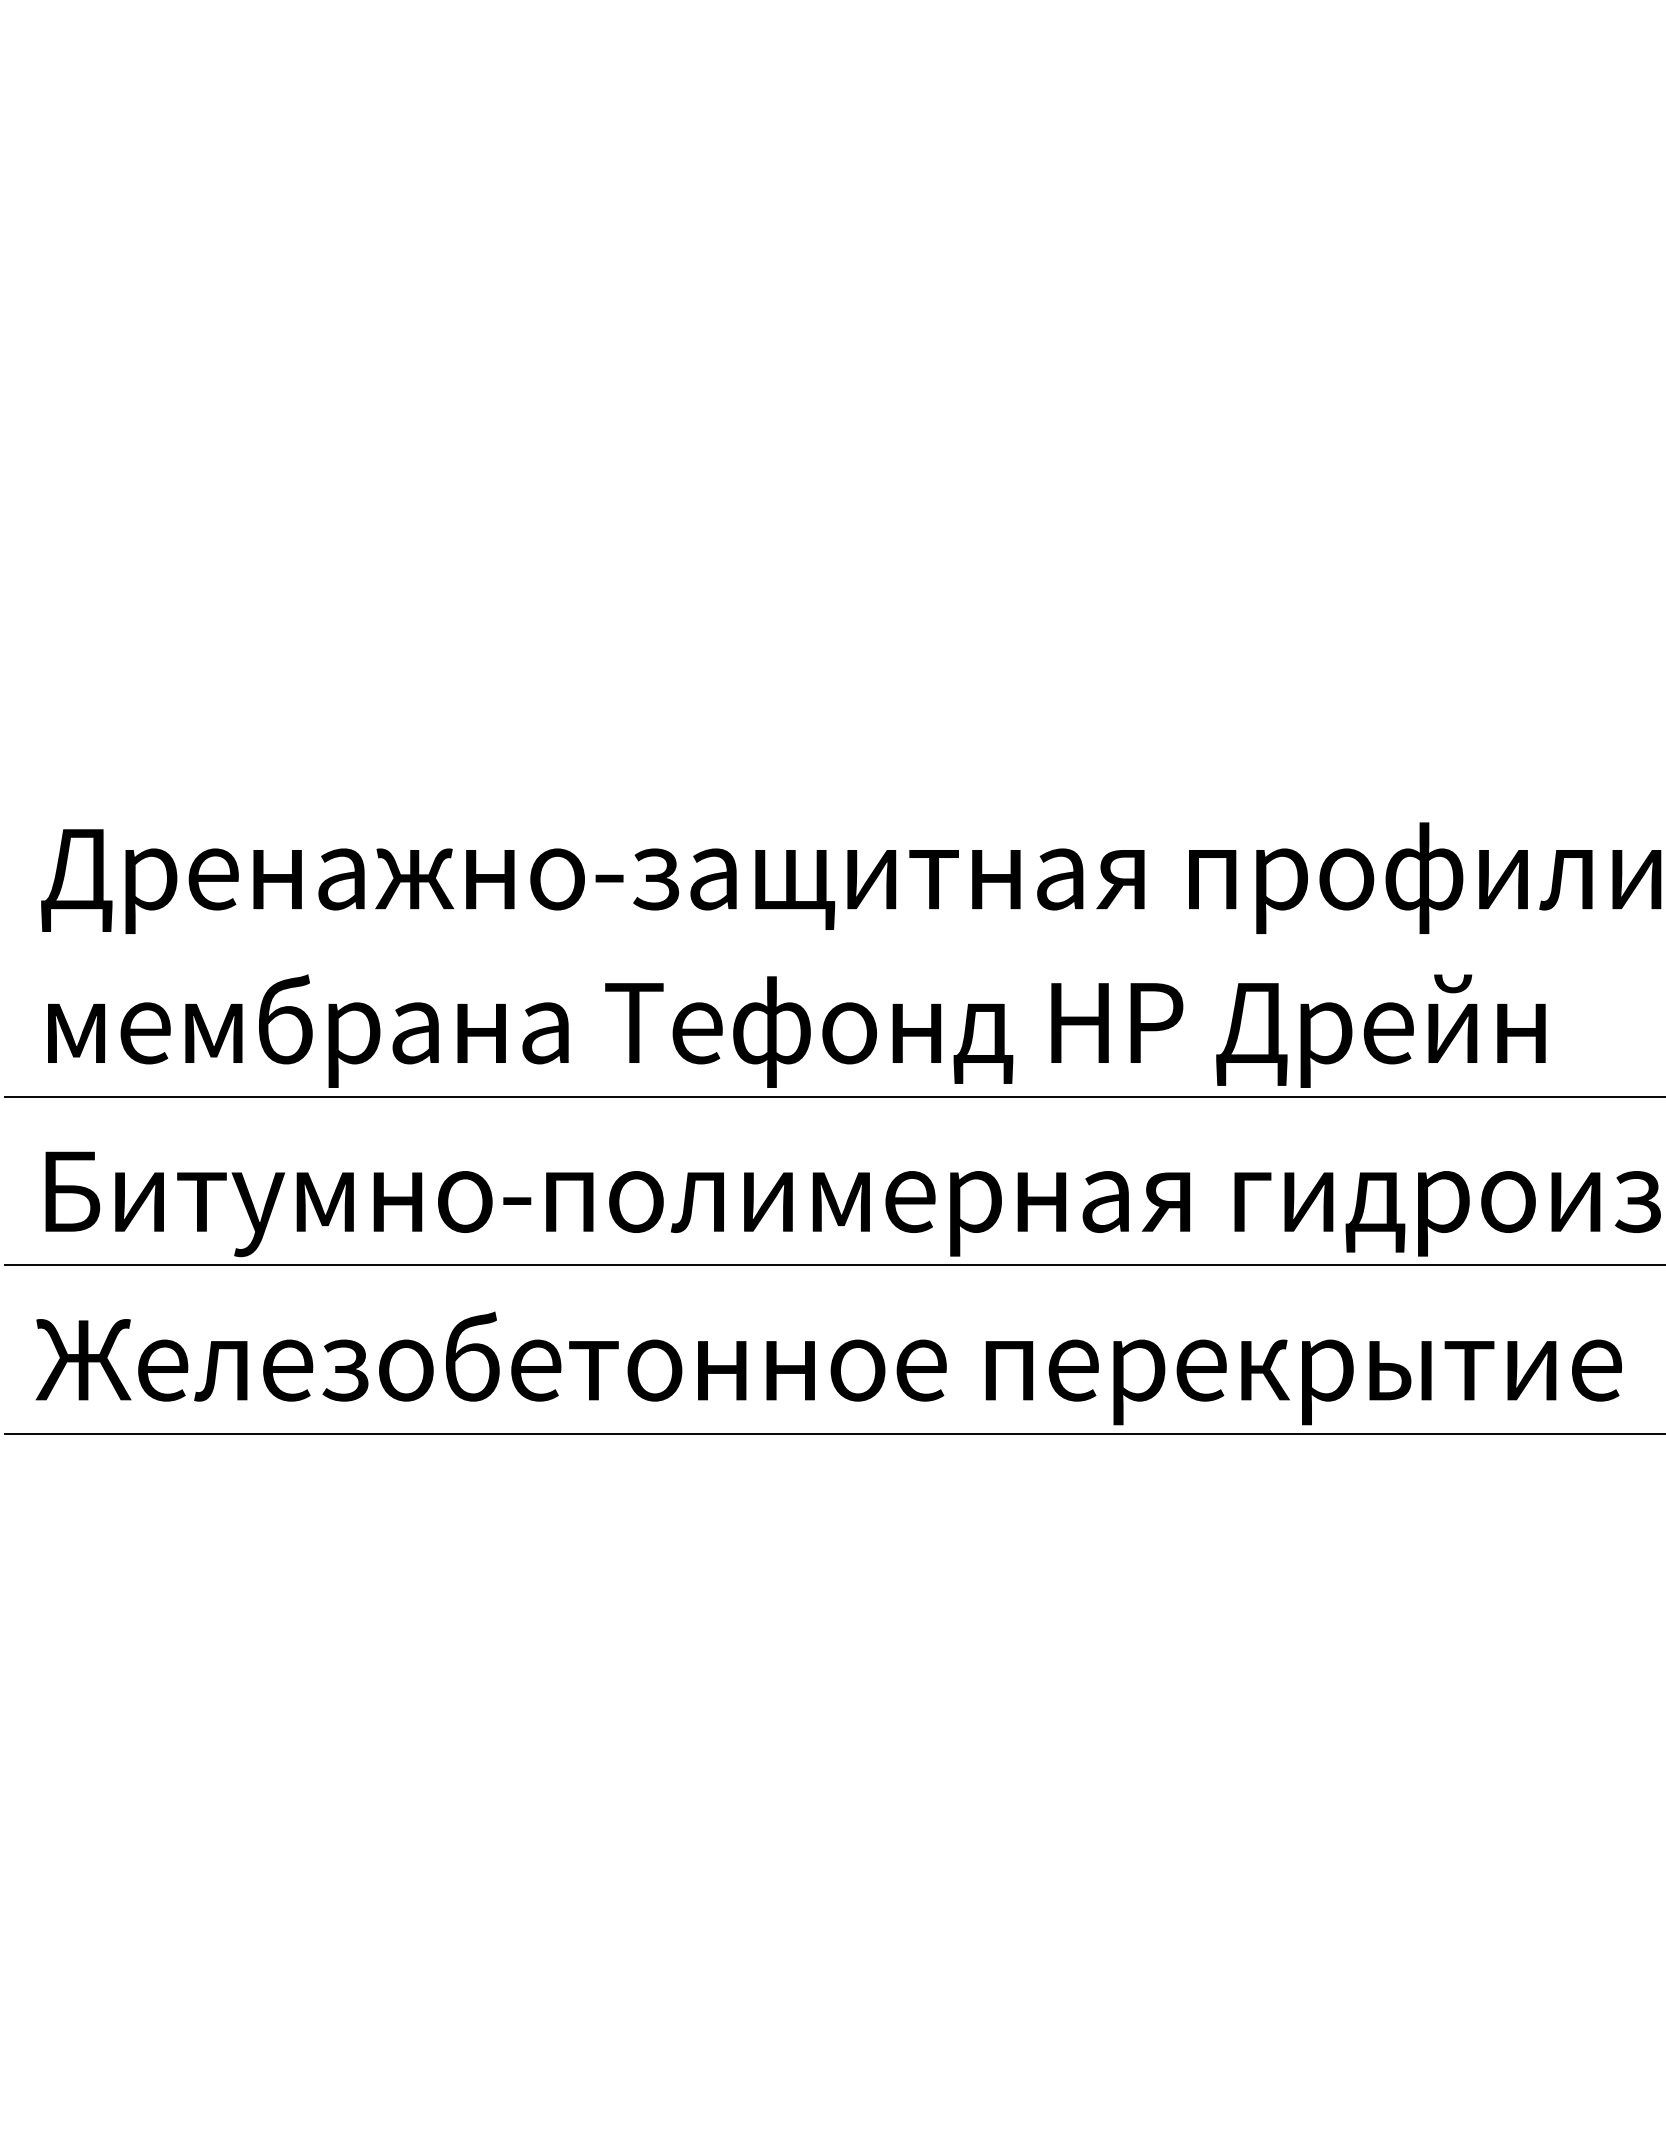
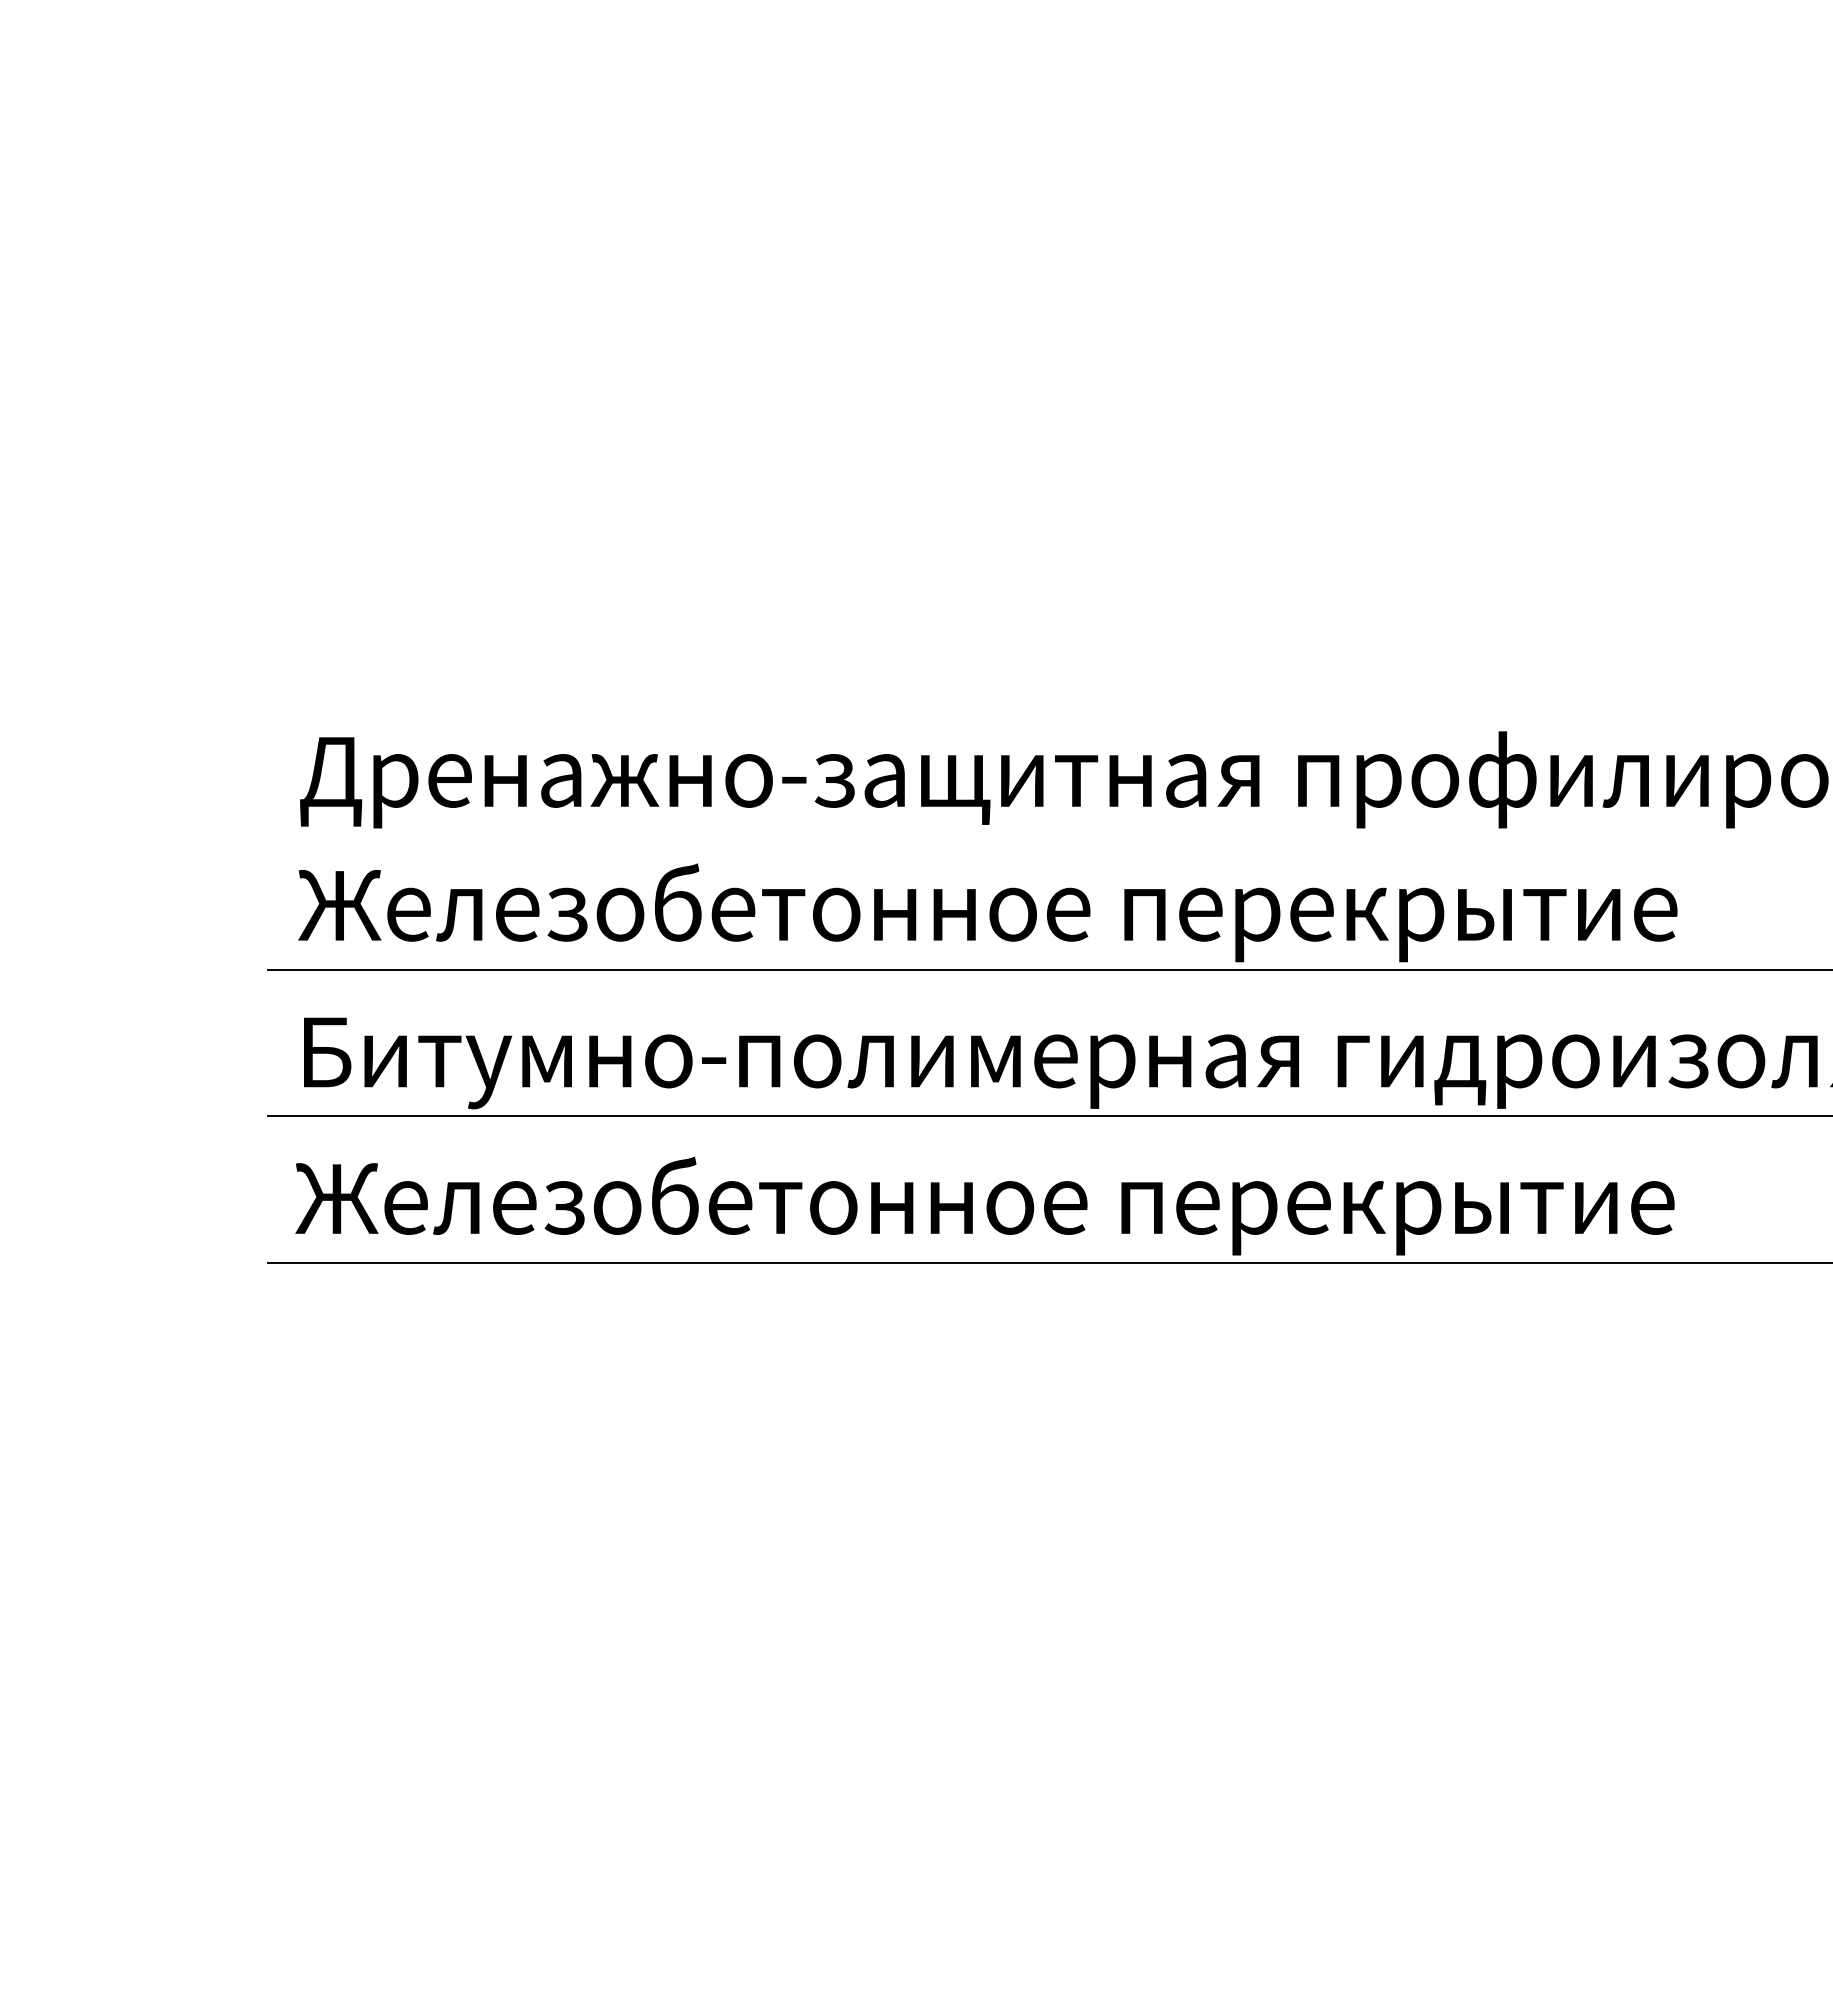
text: (831, 1030) -> (987, 912), мембрана Тефонд НР Дрейн -> Железобетонное перекрытие

